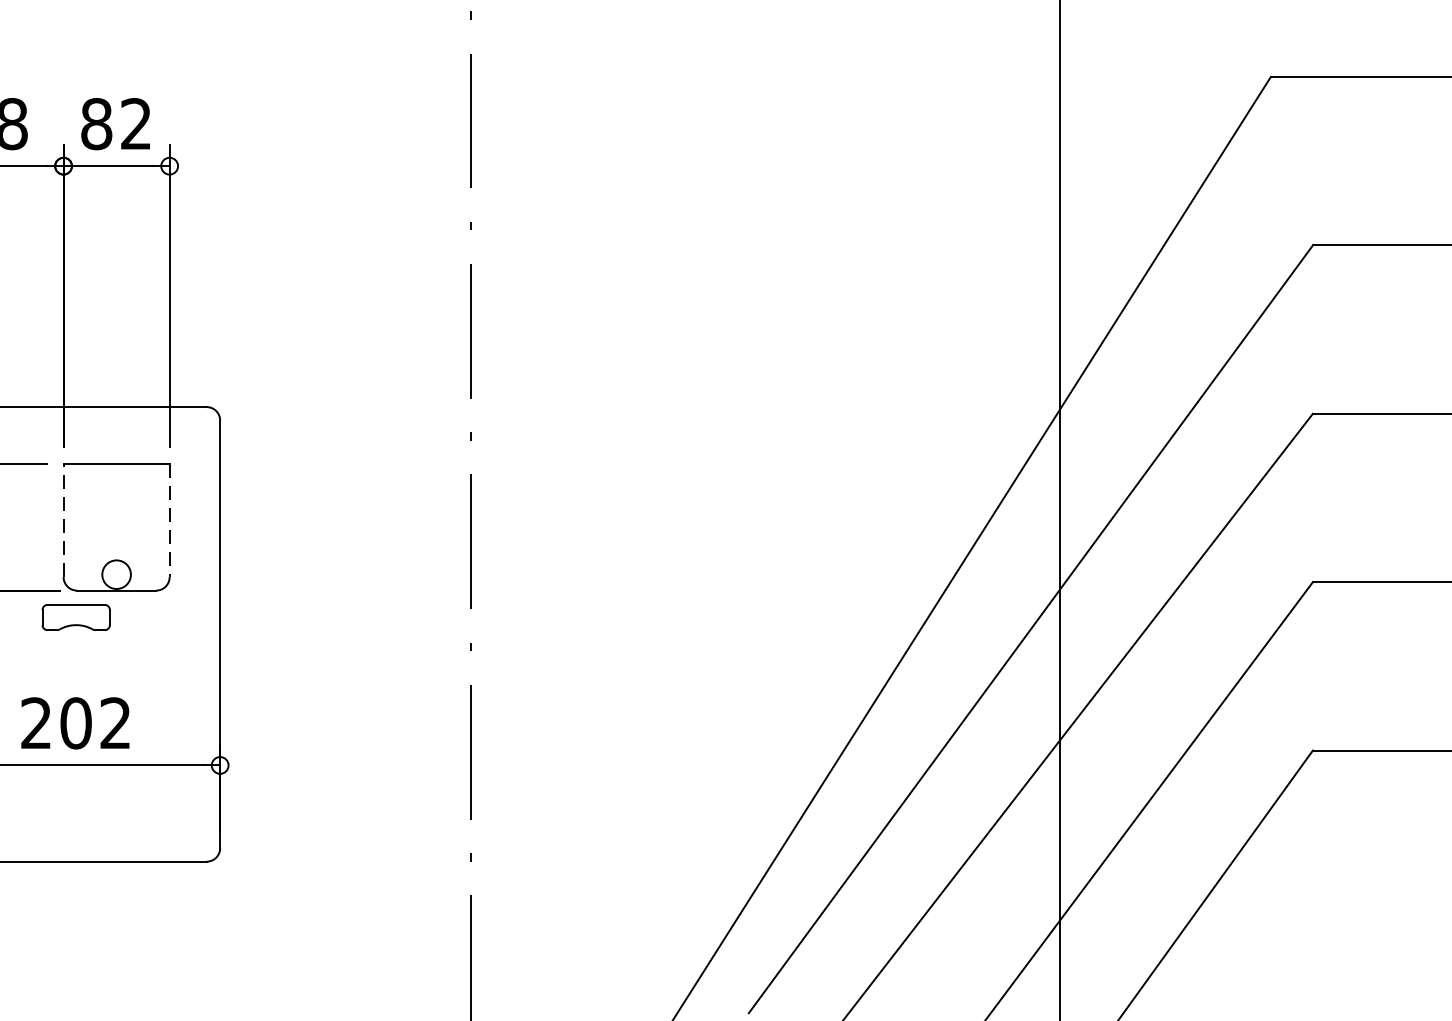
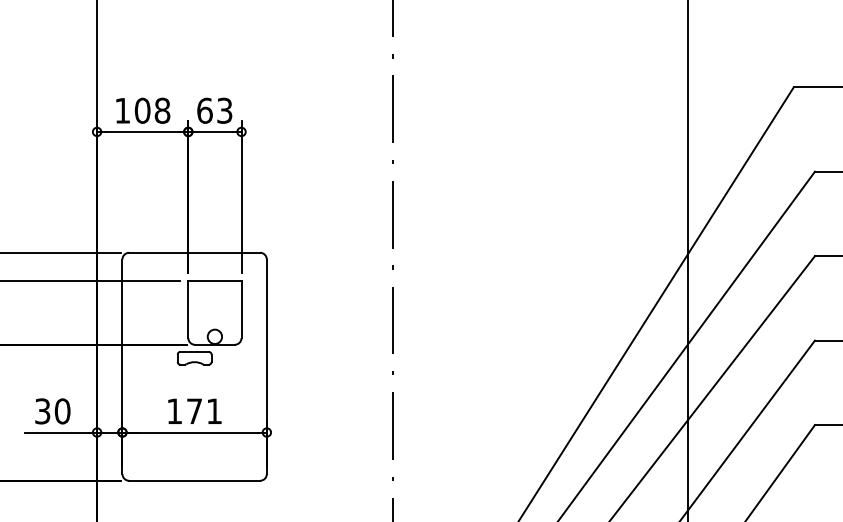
text: (115, 123) -> (214, 110), 82 -> 63
line: (63, 520) -> (188, 309), dashed -> solid
line: (169, 522) -> (241, 310), dashed -> solid
text: (75, 723) -> (194, 411), 202 -> 171

